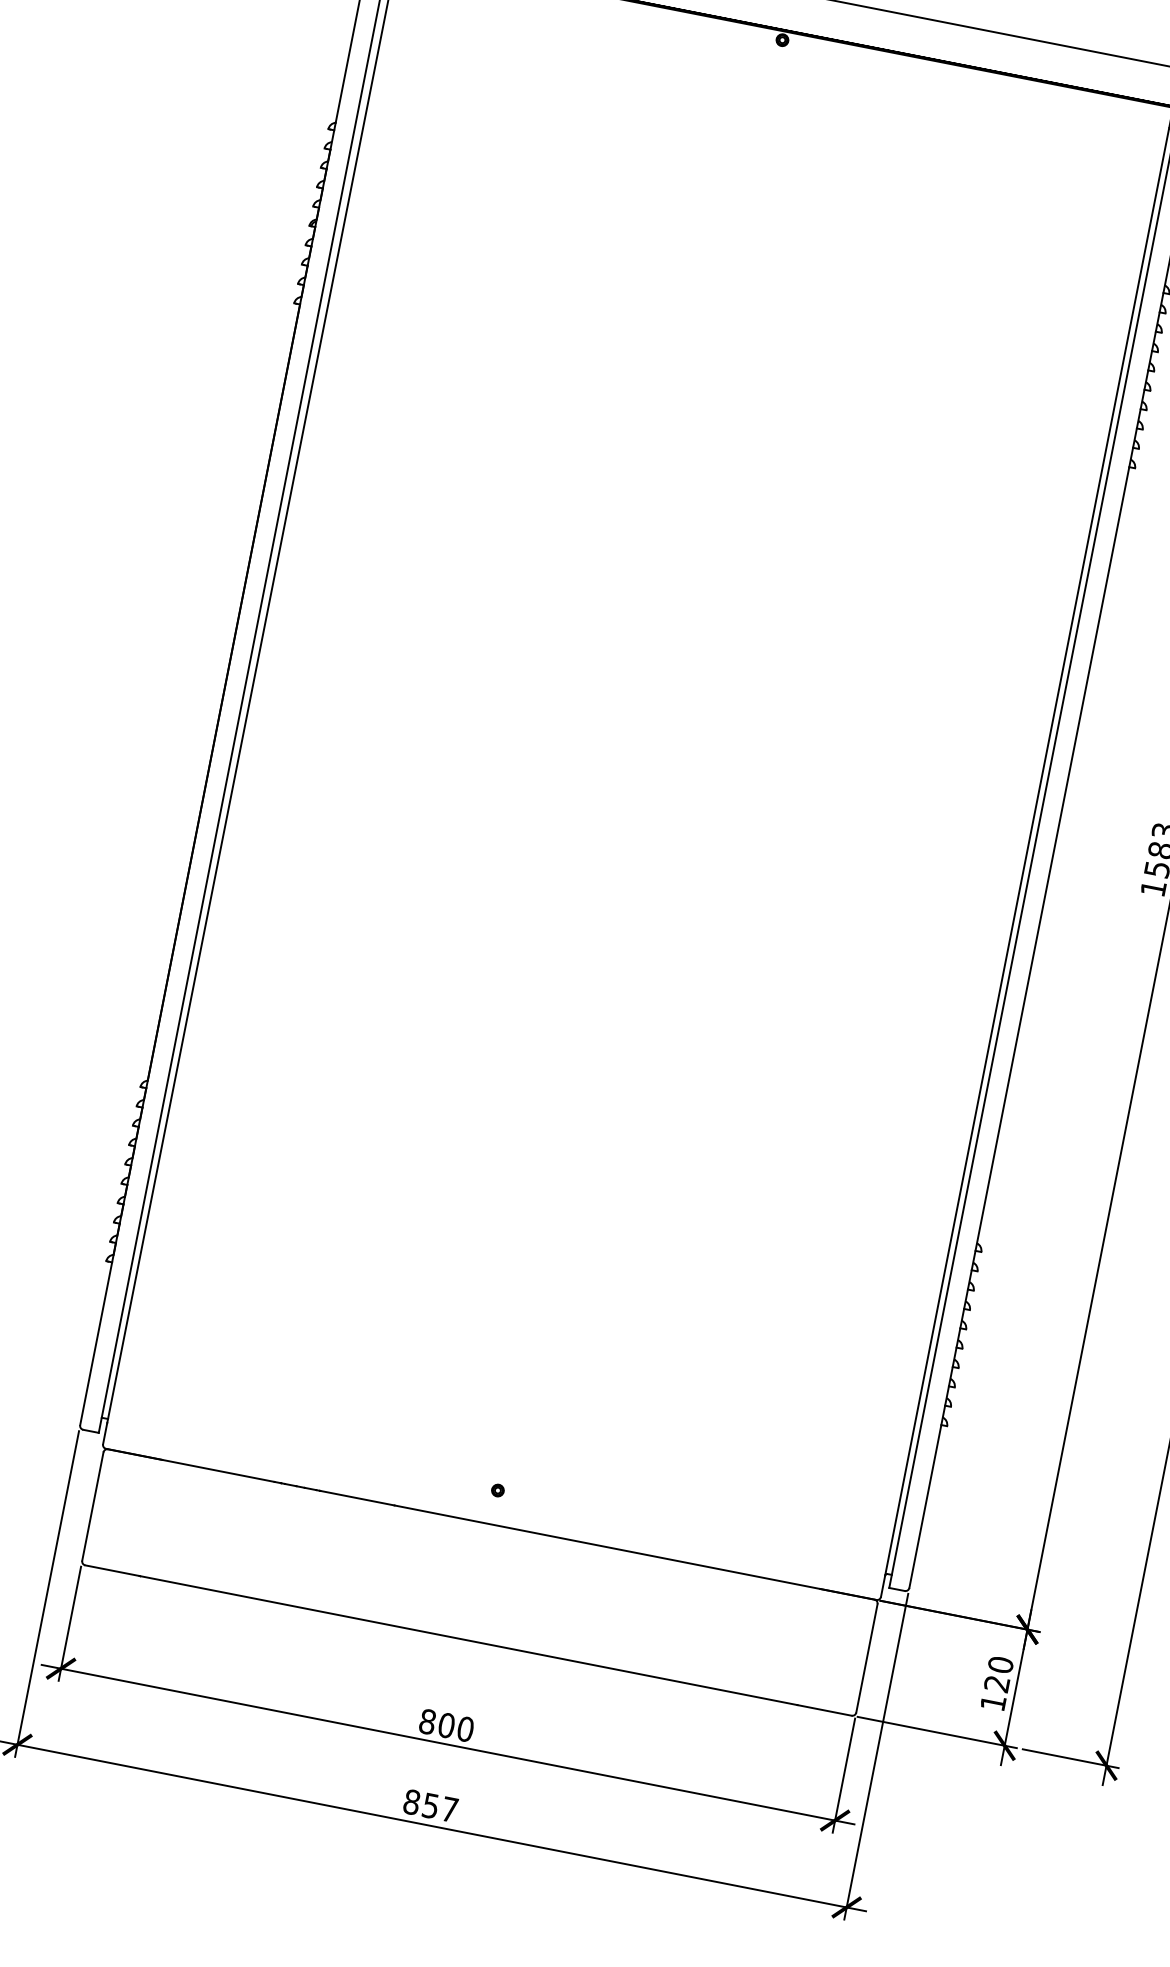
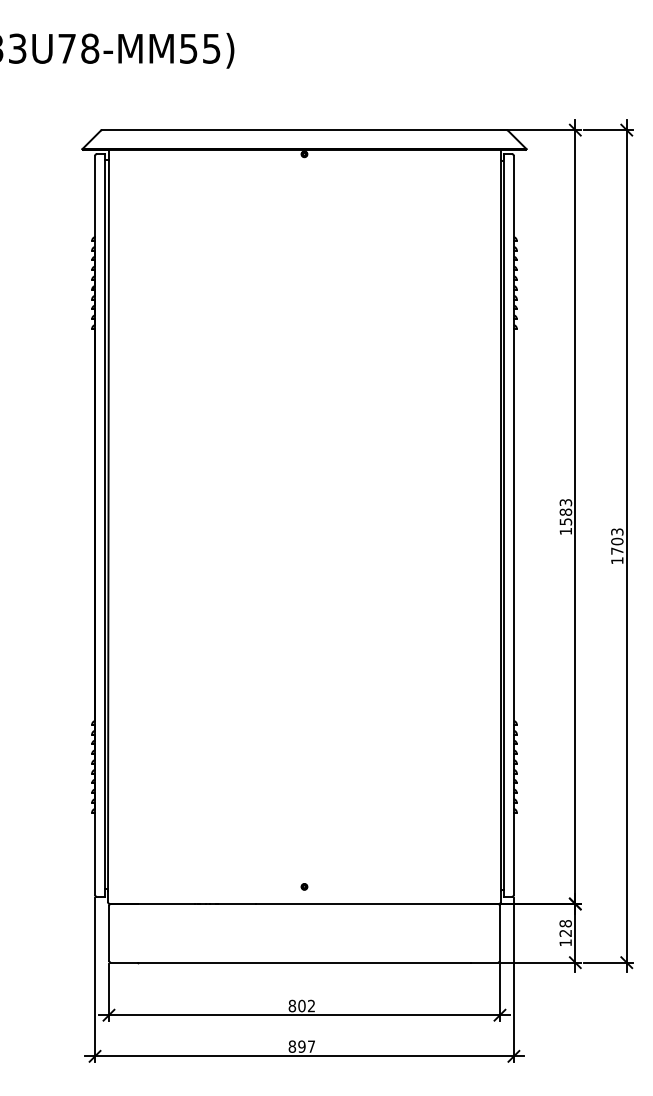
text: (1000, 1664) -> (565, 923), 120 -> 128
text: (465, 1728) -> (311, 1005), 800 -> 802
text: (430, 1805) -> (301, 1046), 857 -> 897

